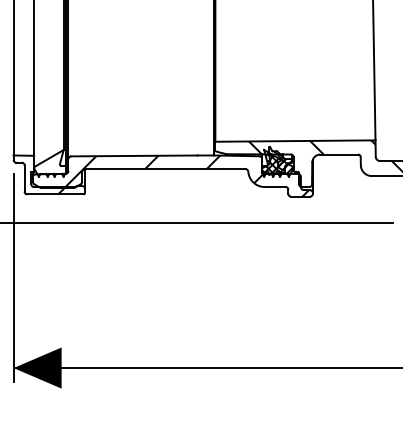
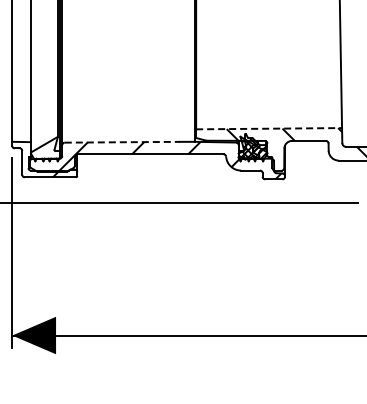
line: (295, 140) -> (269, 128), solid -> dashed
line: (134, 156) -> (122, 142), solid -> dashed

